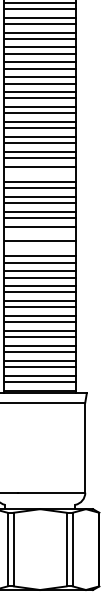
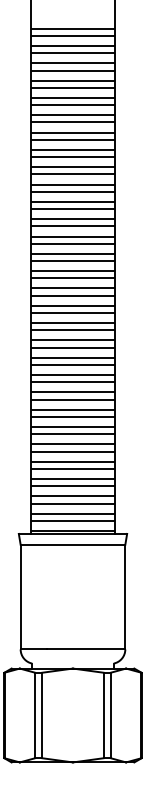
line: (39, 173) -> (72, 278), added
line: (39, 232) -> (72, 347), added
line: (39, 248) -> (72, 365), added

